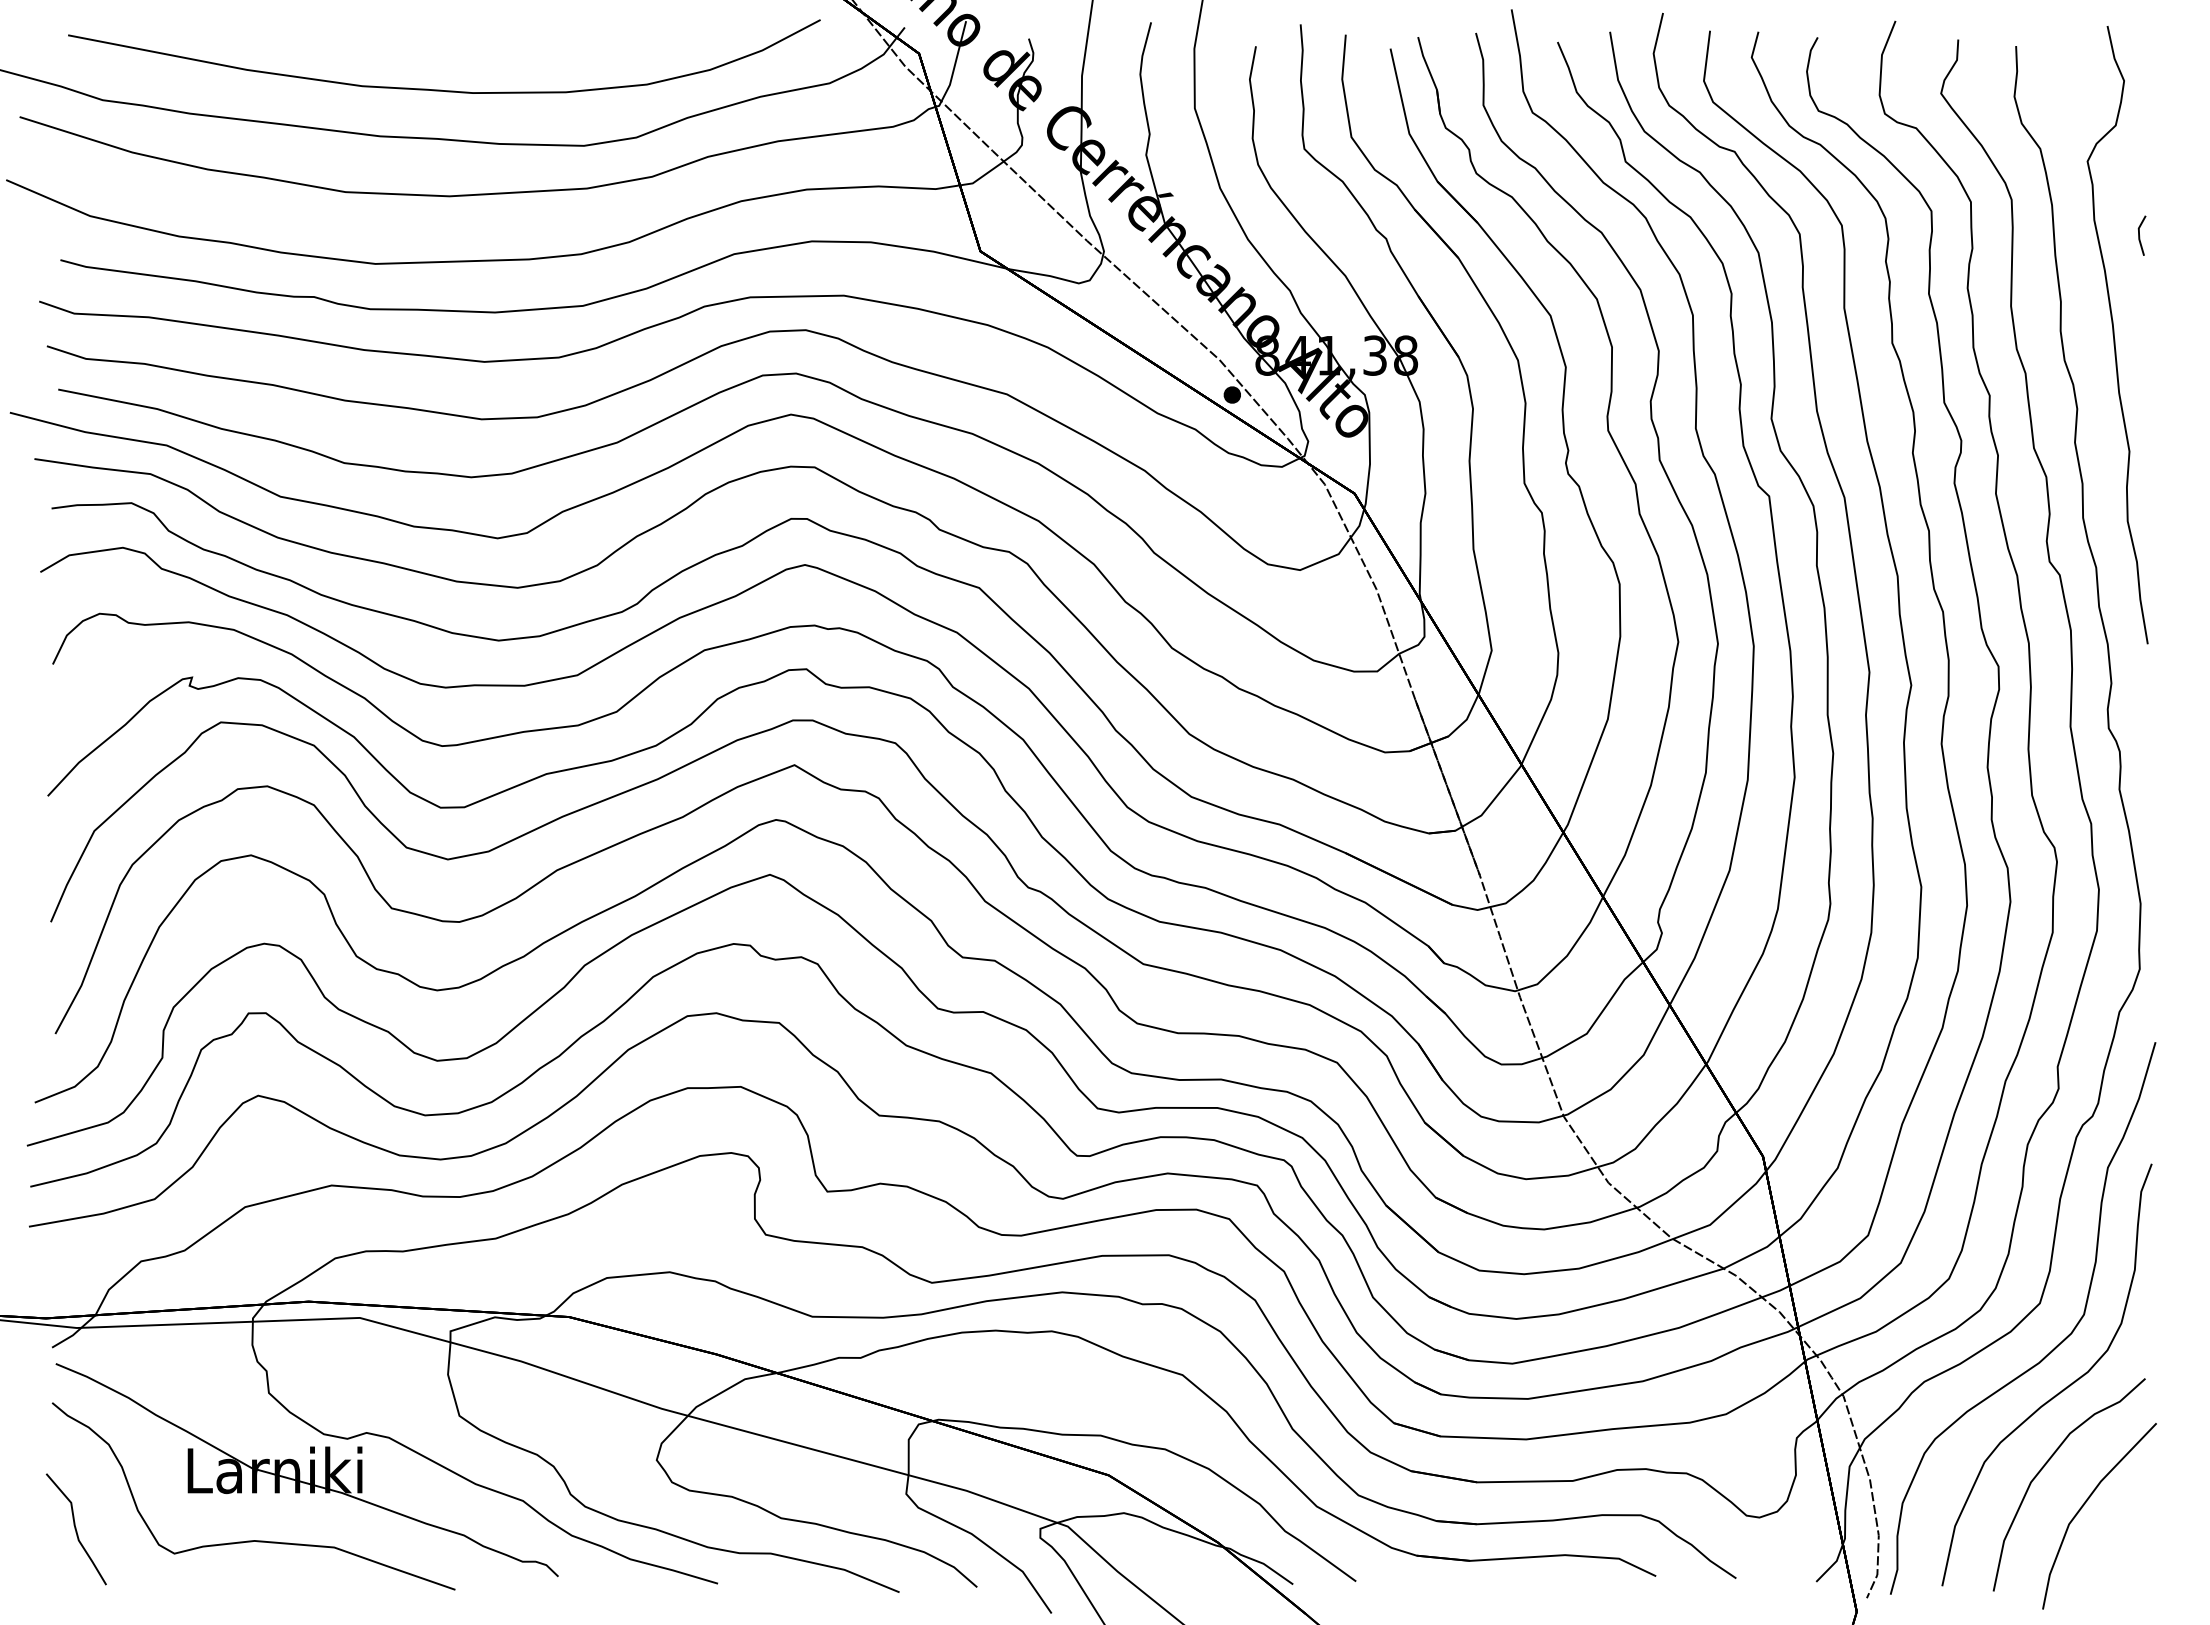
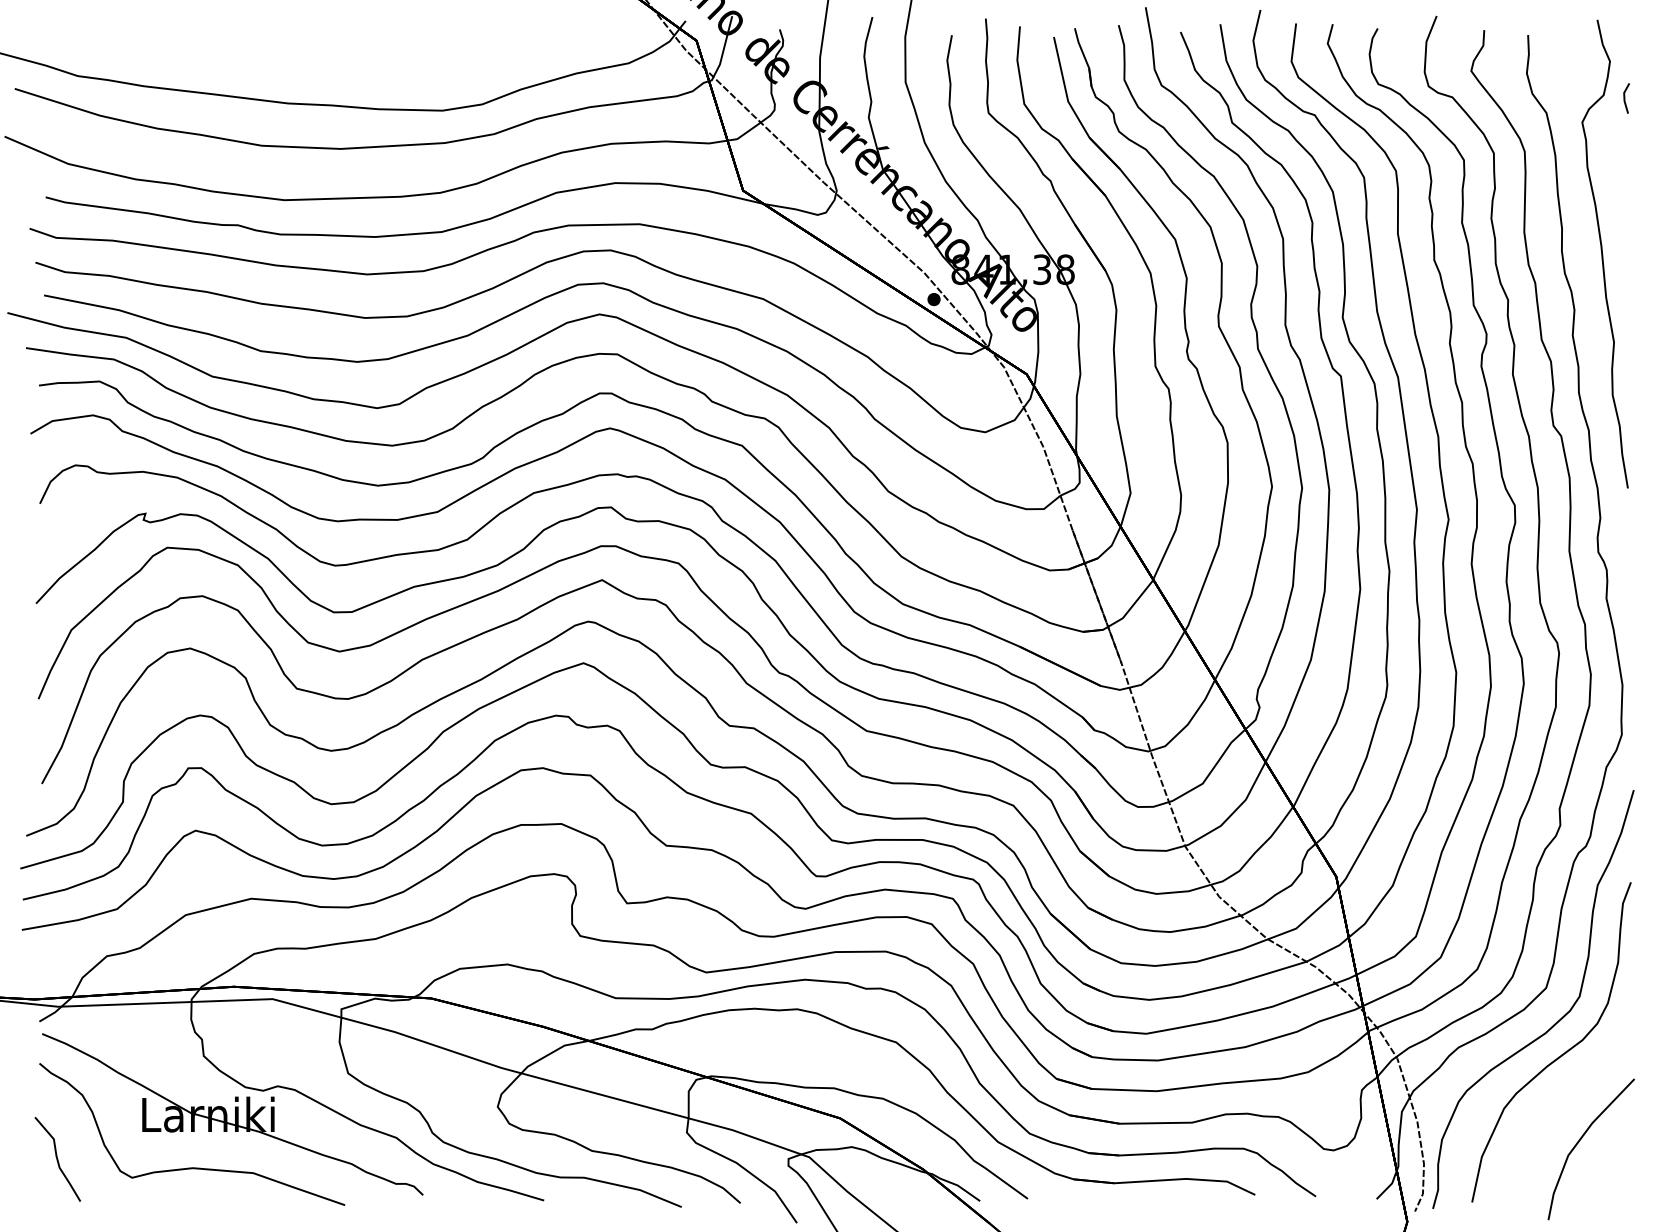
curve: (441, 89) -> (334, 67), removed
line: (2140, 236) -> (1625, 99), moved
curve: (2044, 1467) -> (1549, 1112), removed

